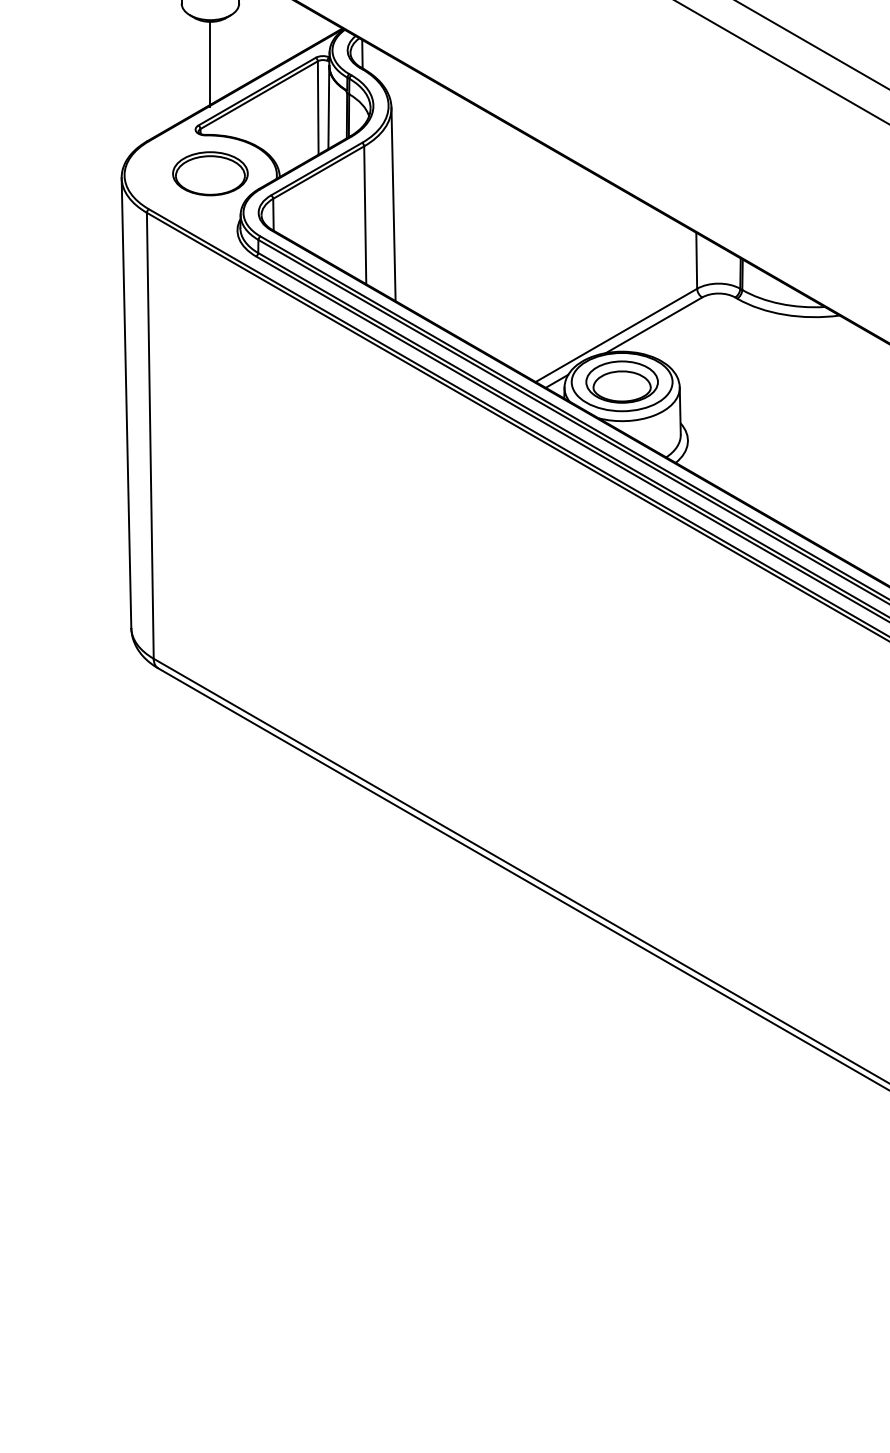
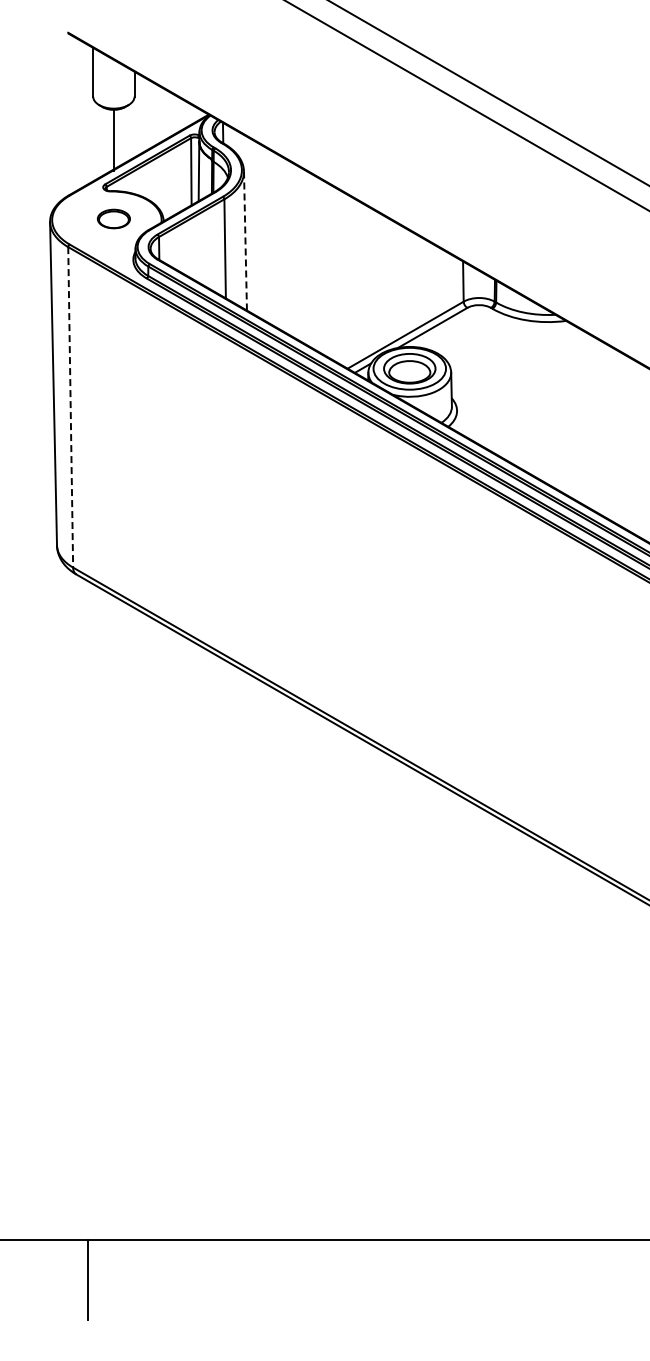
part: (209, 173) -> (113, 218), size x0.6
line: (393, 205) -> (245, 241), solid -> dashed
line: (150, 436) -> (70, 407), solid -> dashed

